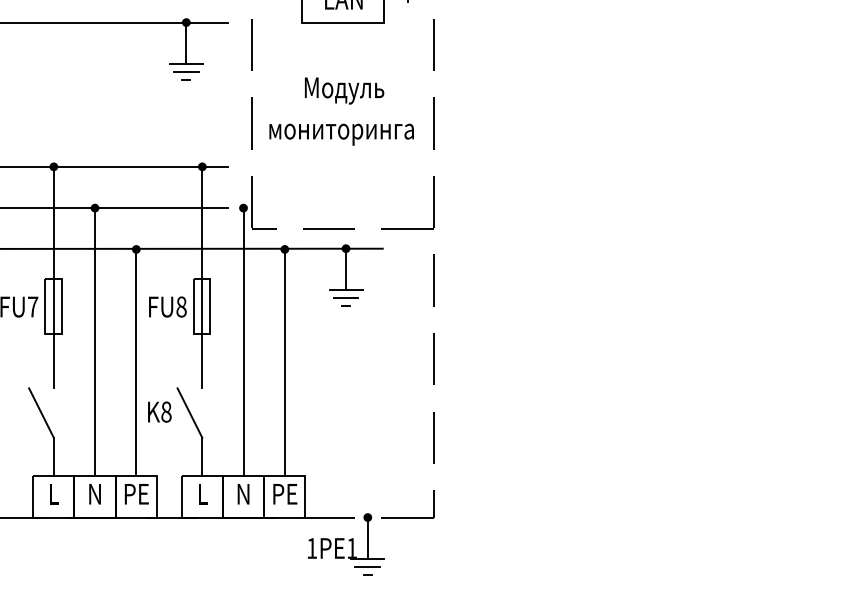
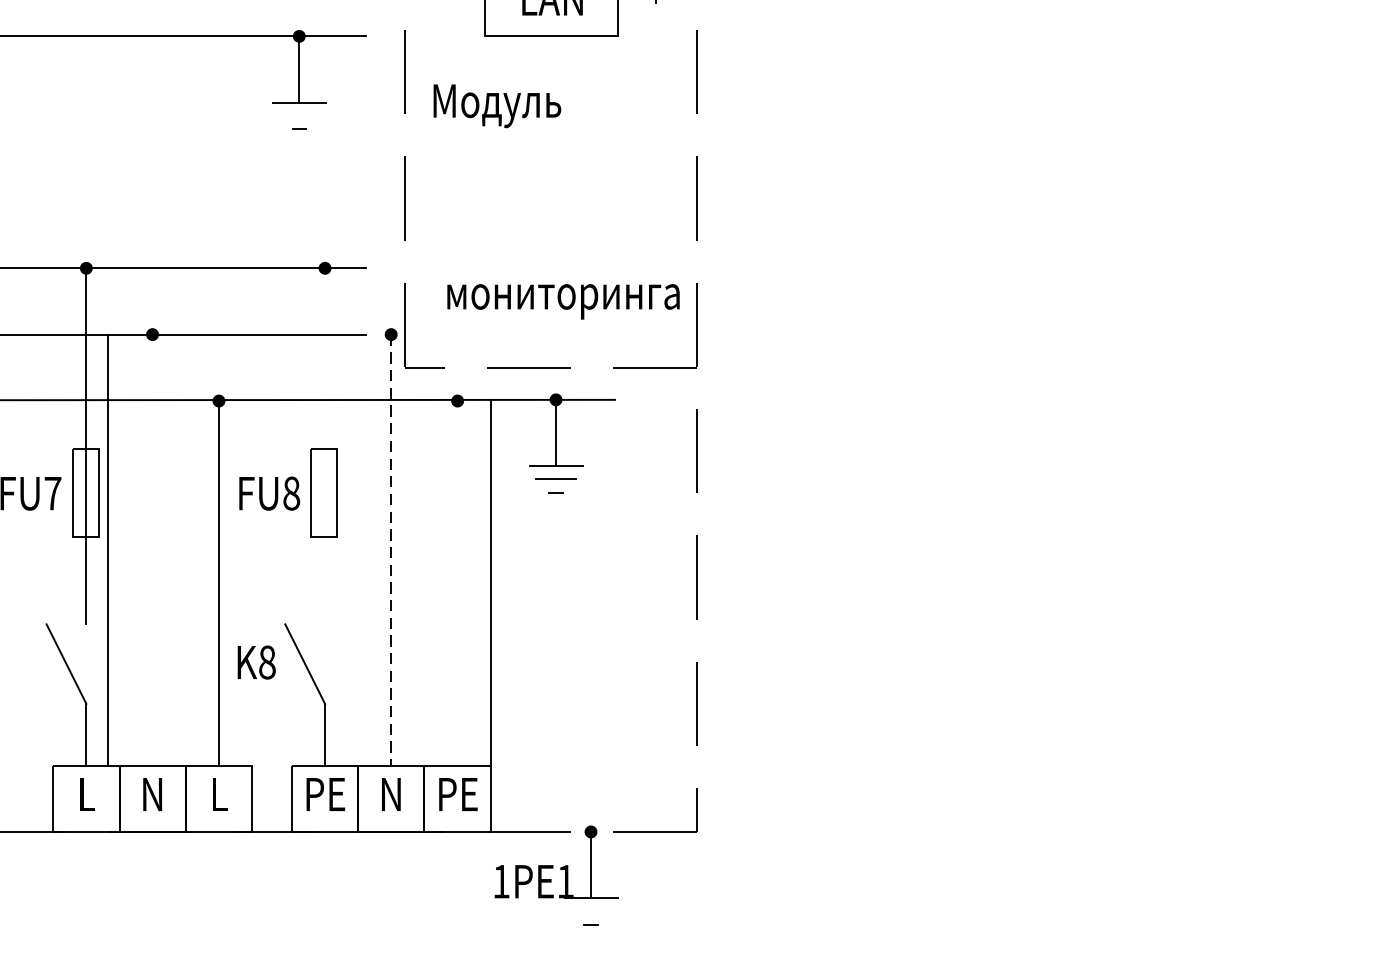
line: (185, 72) -> (297, 116), removed
text: (344, 90) -> (497, 105), moved
text: (341, 134) -> (563, 301), moved
line: (202, 277) -> (325, 446), removed
line: (95, 342) -> (108, 550), moved
line: (243, 342) -> (391, 550), solid -> dashed
line: (284, 362) -> (490, 582), moved
text: (136, 494) -> (219, 794), PE -> L
text: (202, 494) -> (325, 794), L -> PE
line: (367, 567) -> (590, 912), removed

